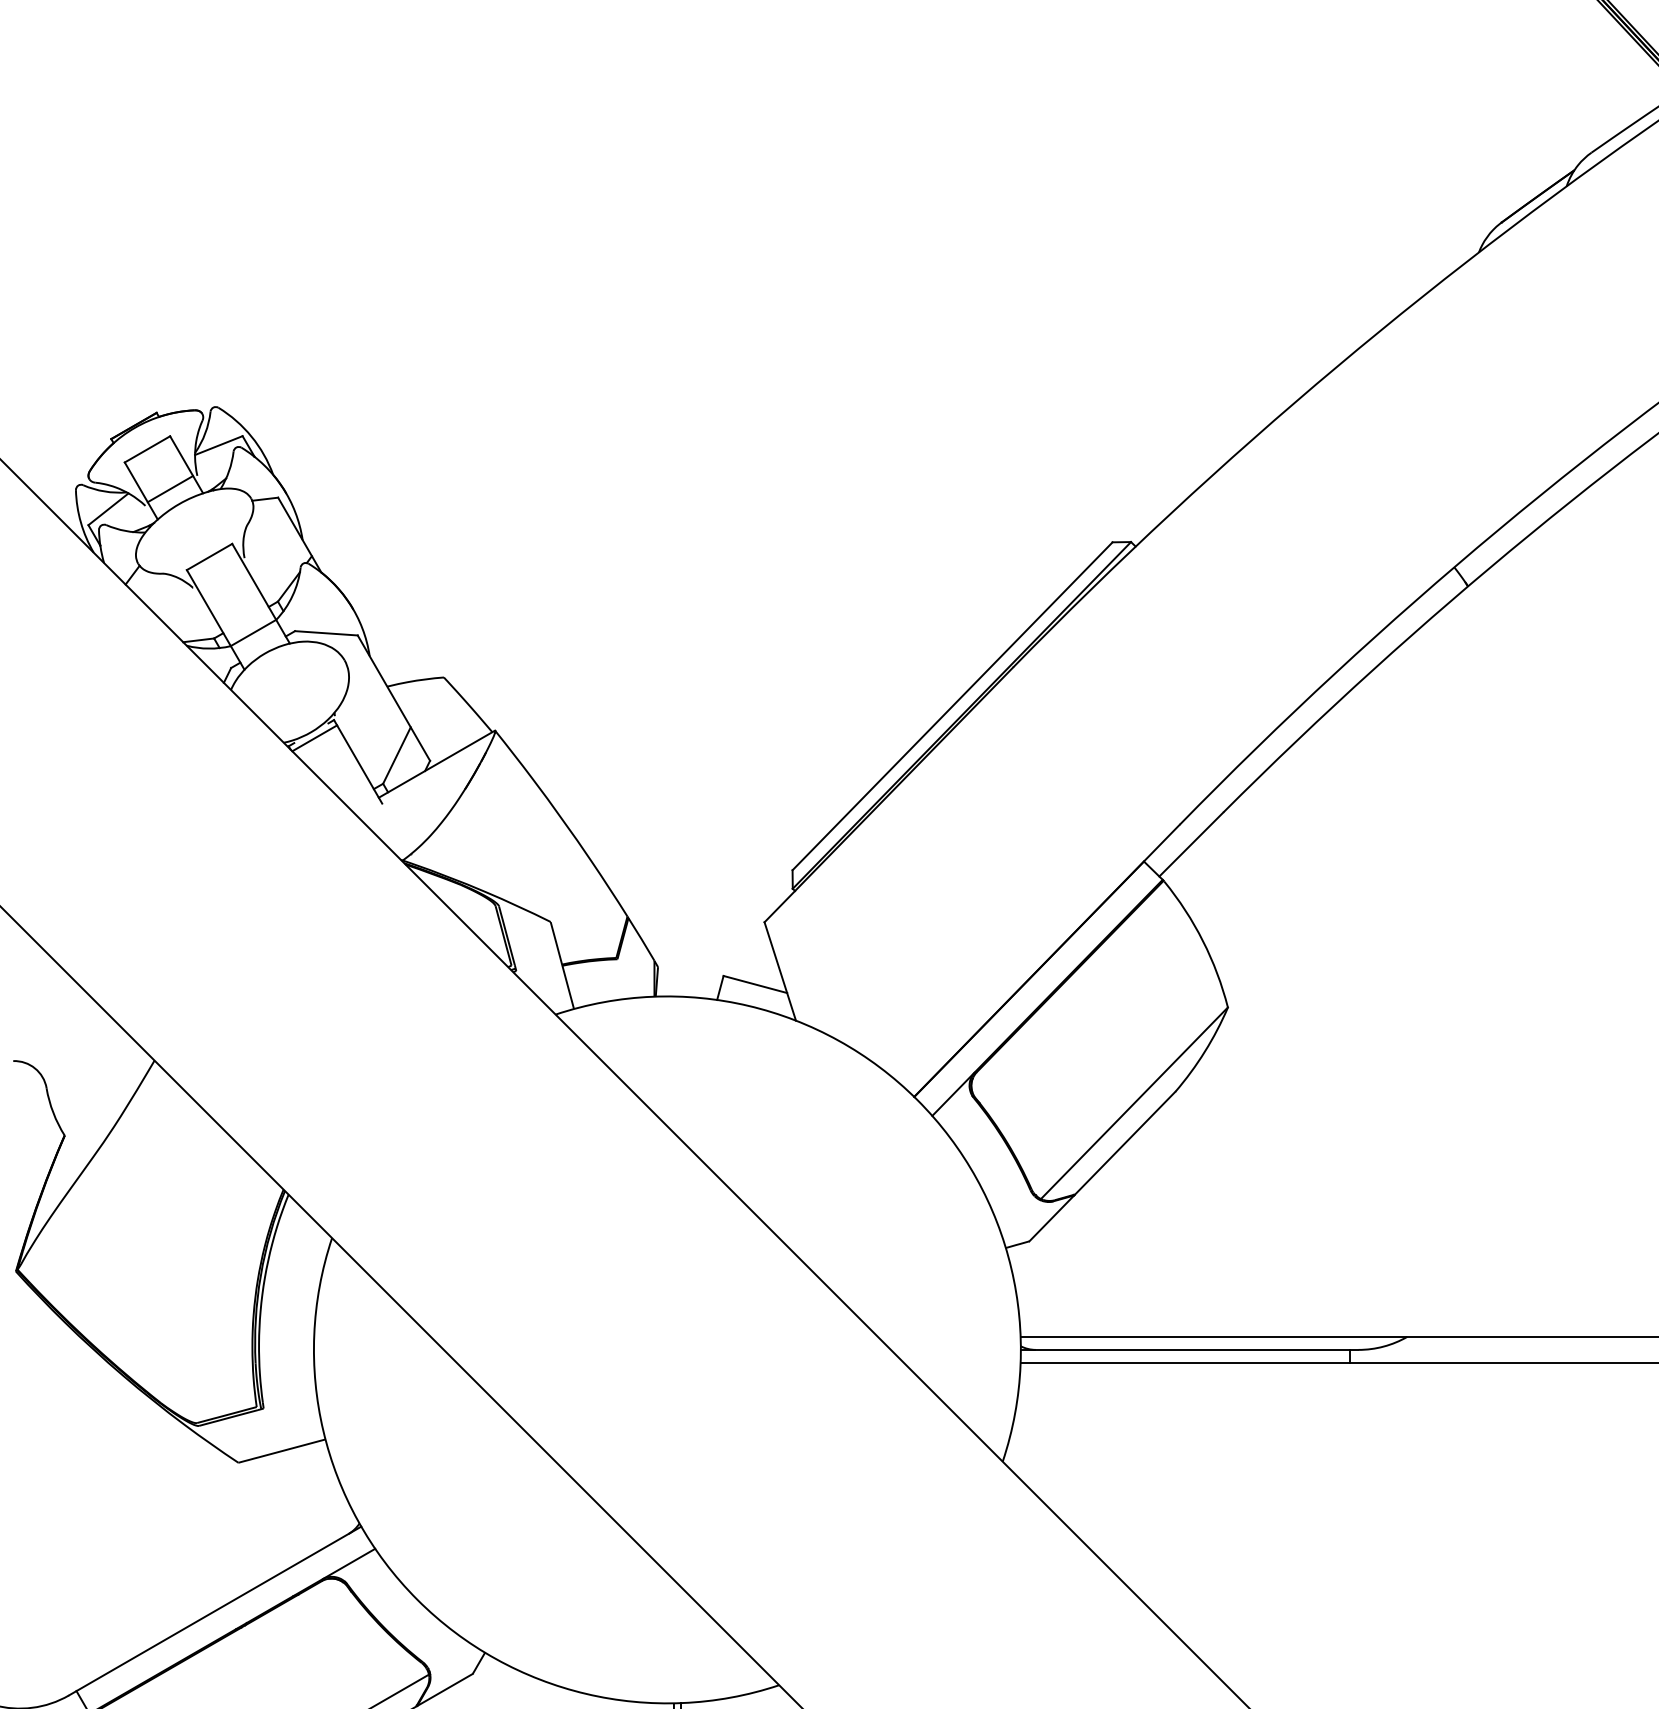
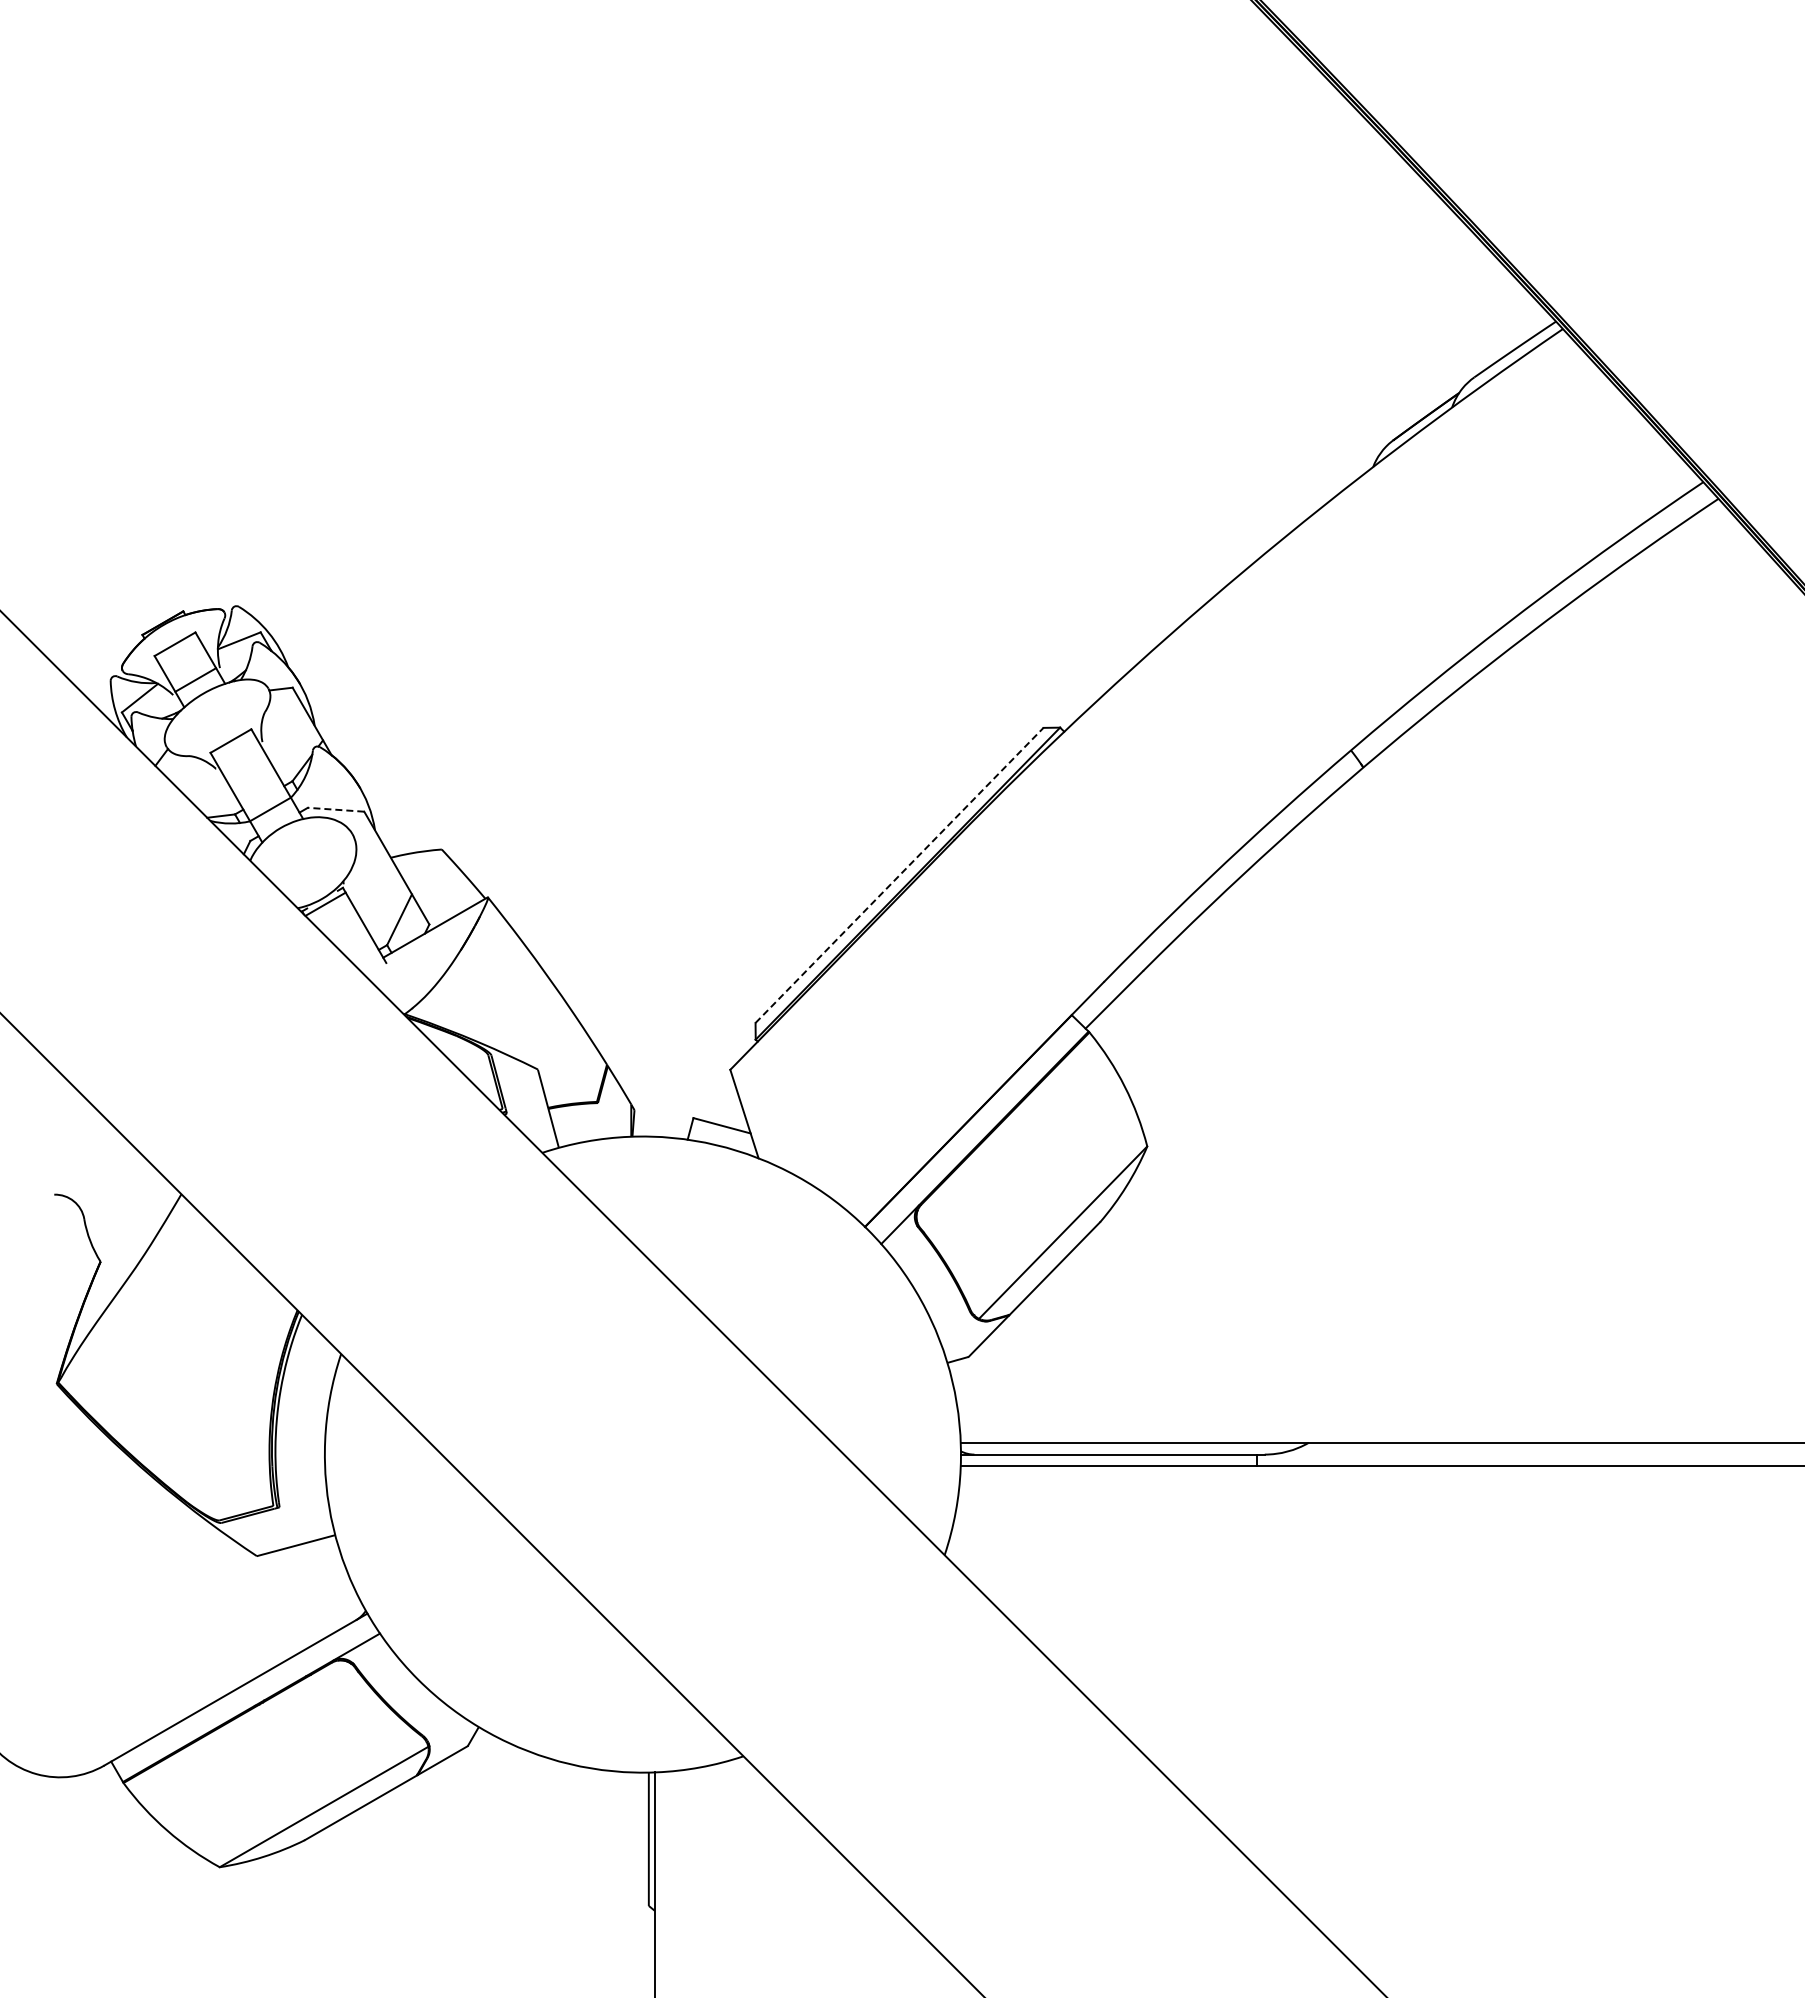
line: (325, 633) -> (335, 809), solid -> dashed
line: (952, 706) -> (899, 875), solid -> dashed

